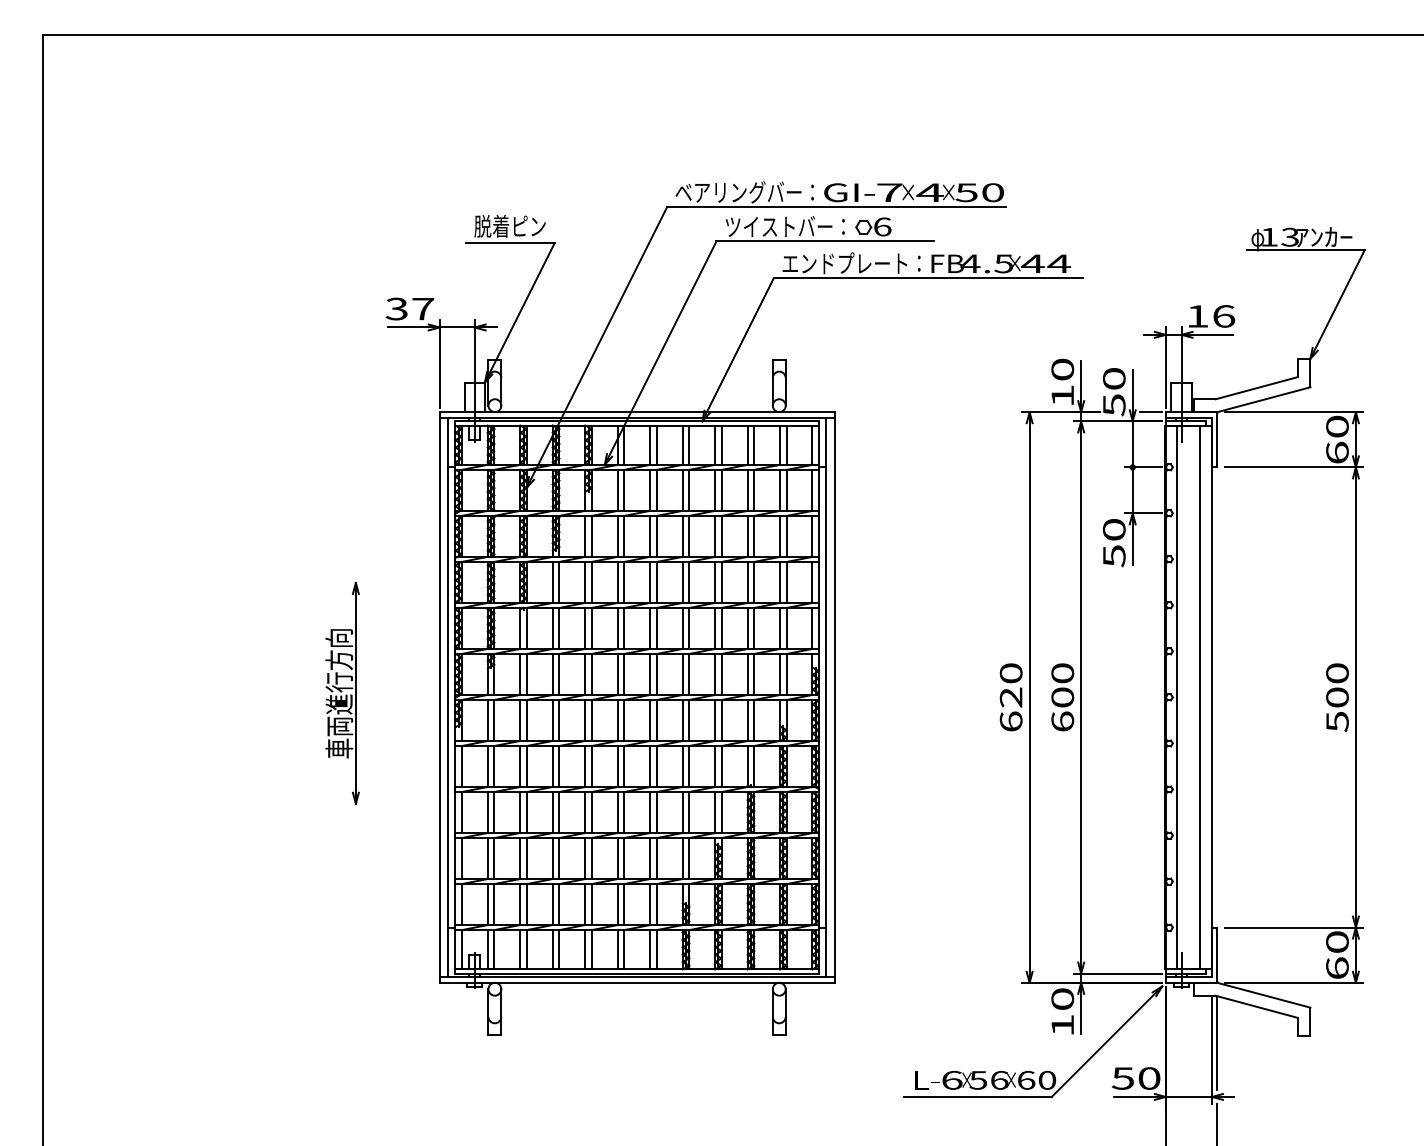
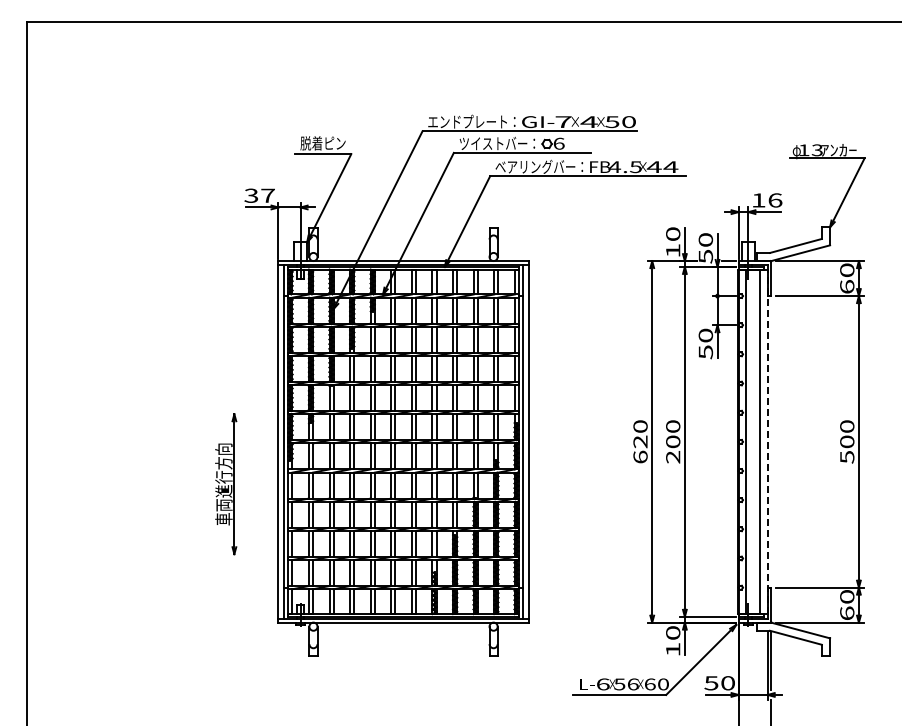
text: (738, 191) -> (467, 121), ベアリングバー： -> エンドプレート：
text: (845, 262) -> (535, 166), エンドプレート： -> ベアリングバー：
part: (343, 693) -> (226, 484), moved
line: (1211, 696) -> (767, 441), solid -> dashed
text: (1063, 720) -> (673, 456), 600 -> 200

